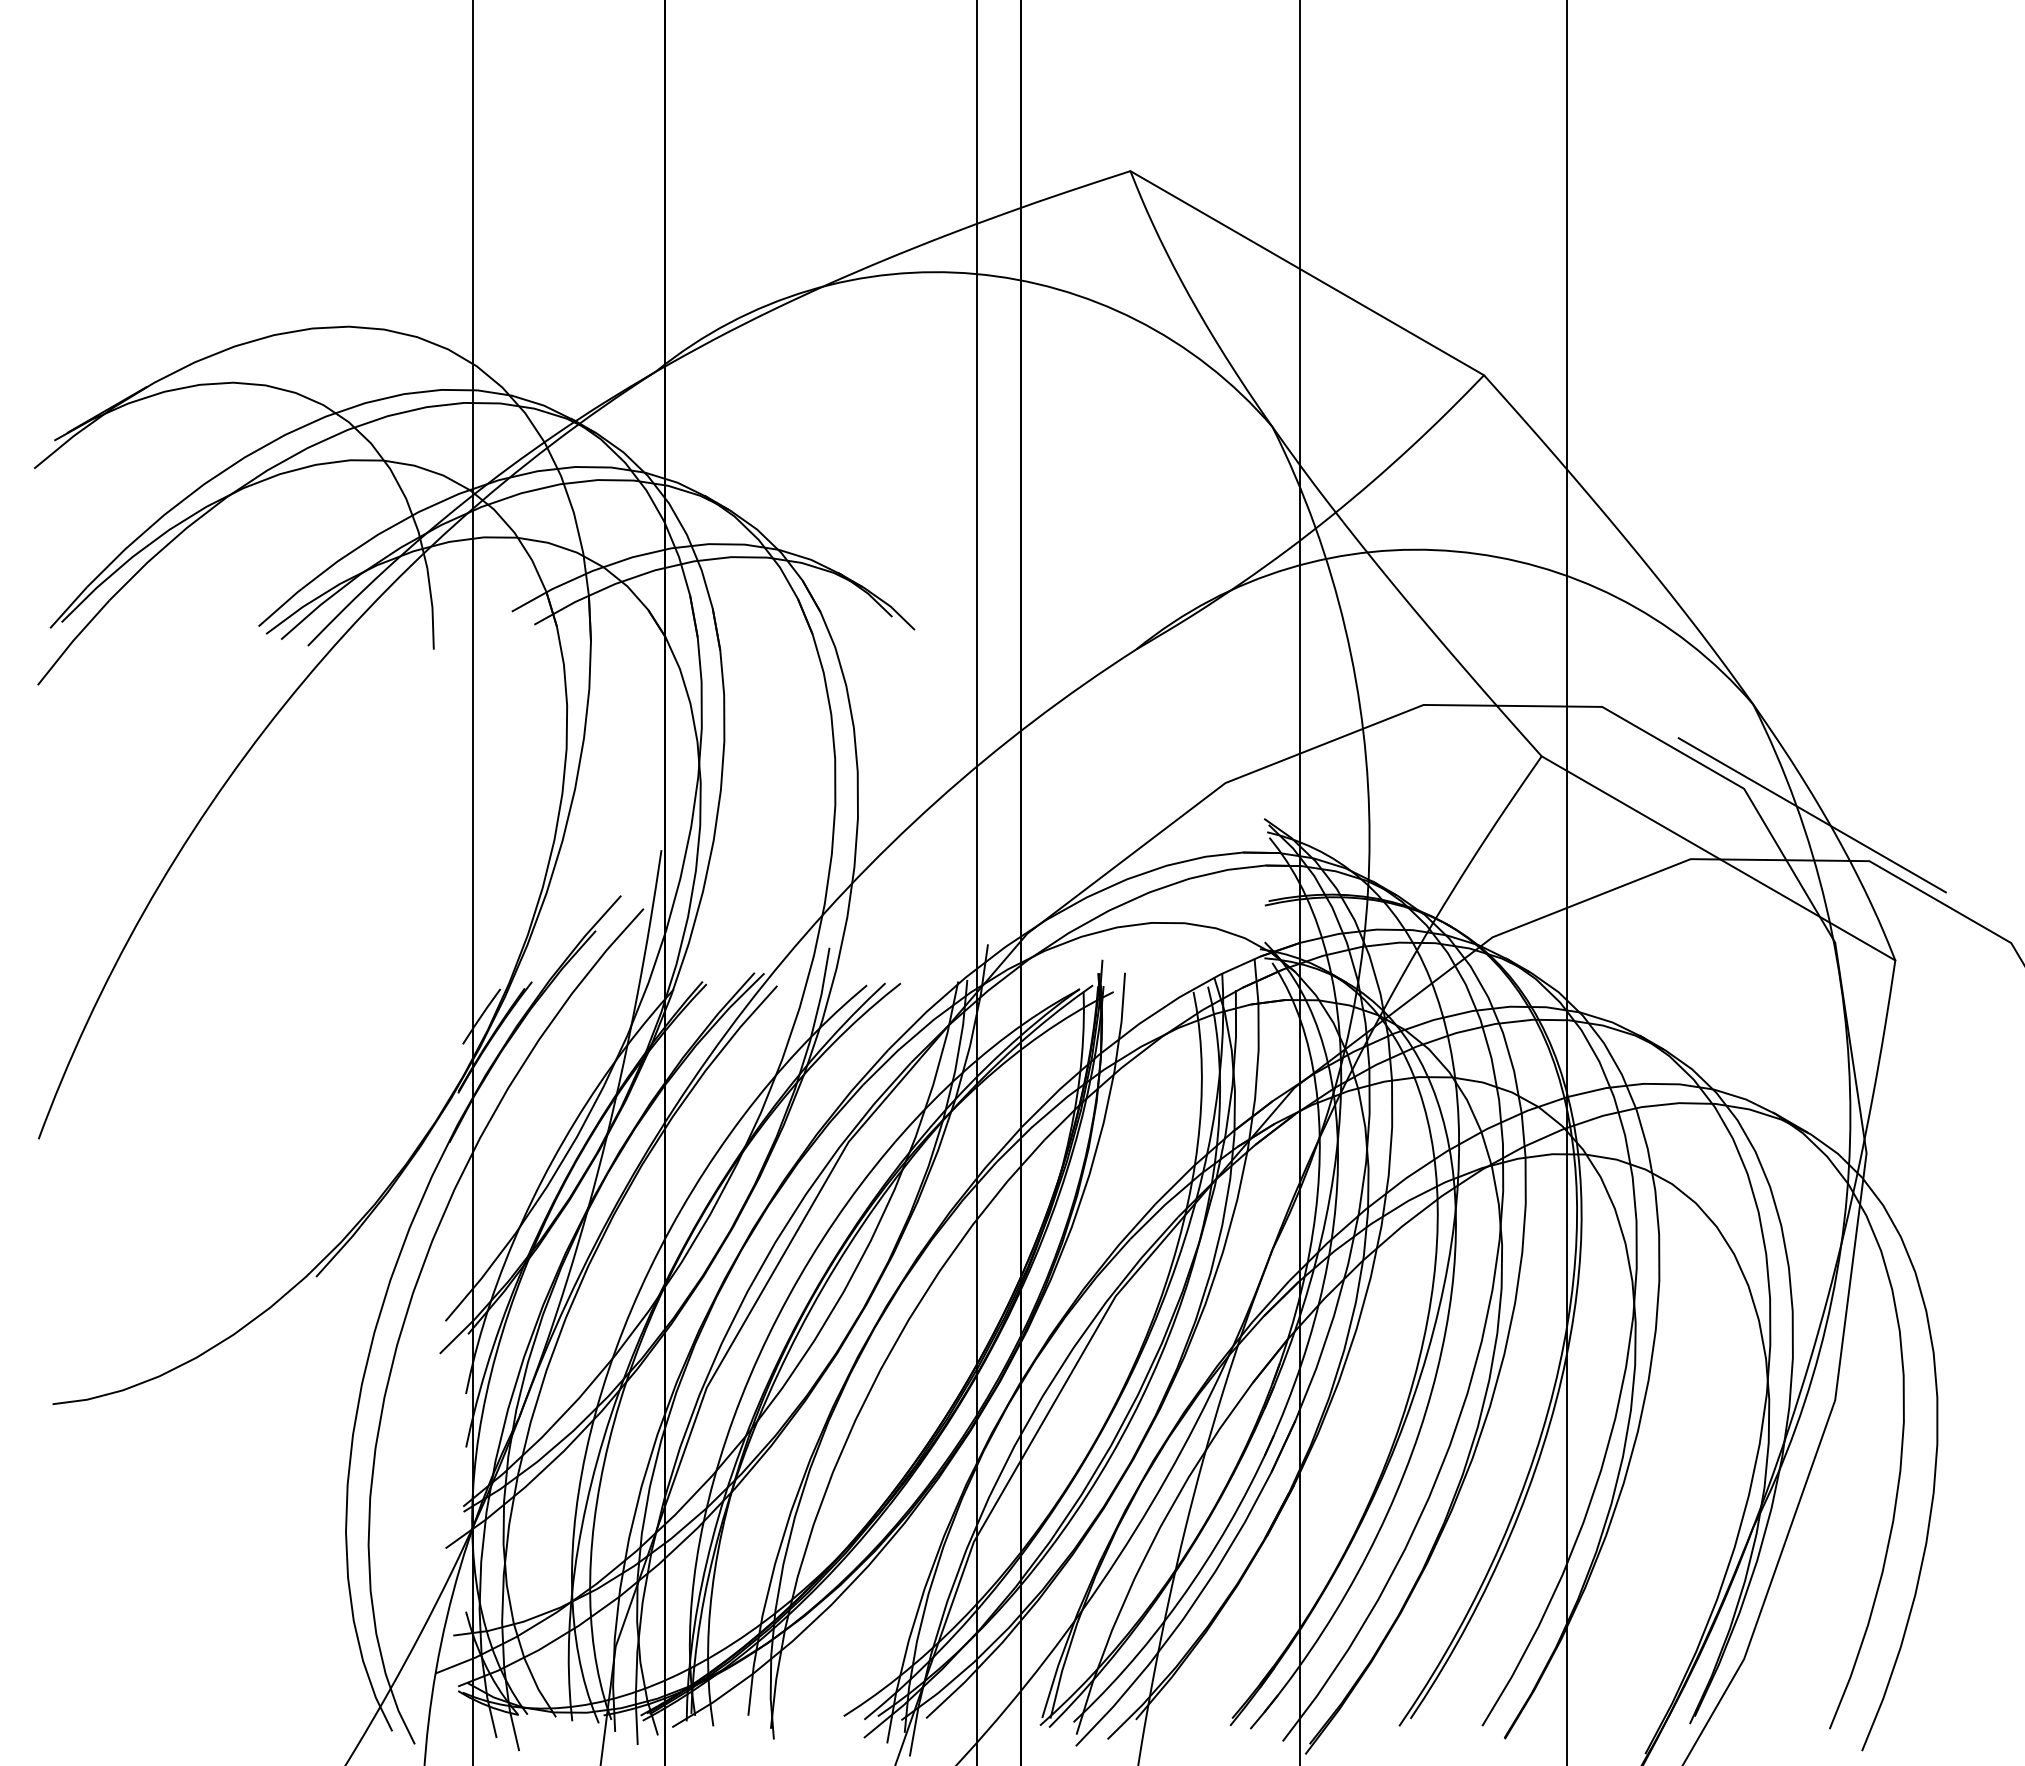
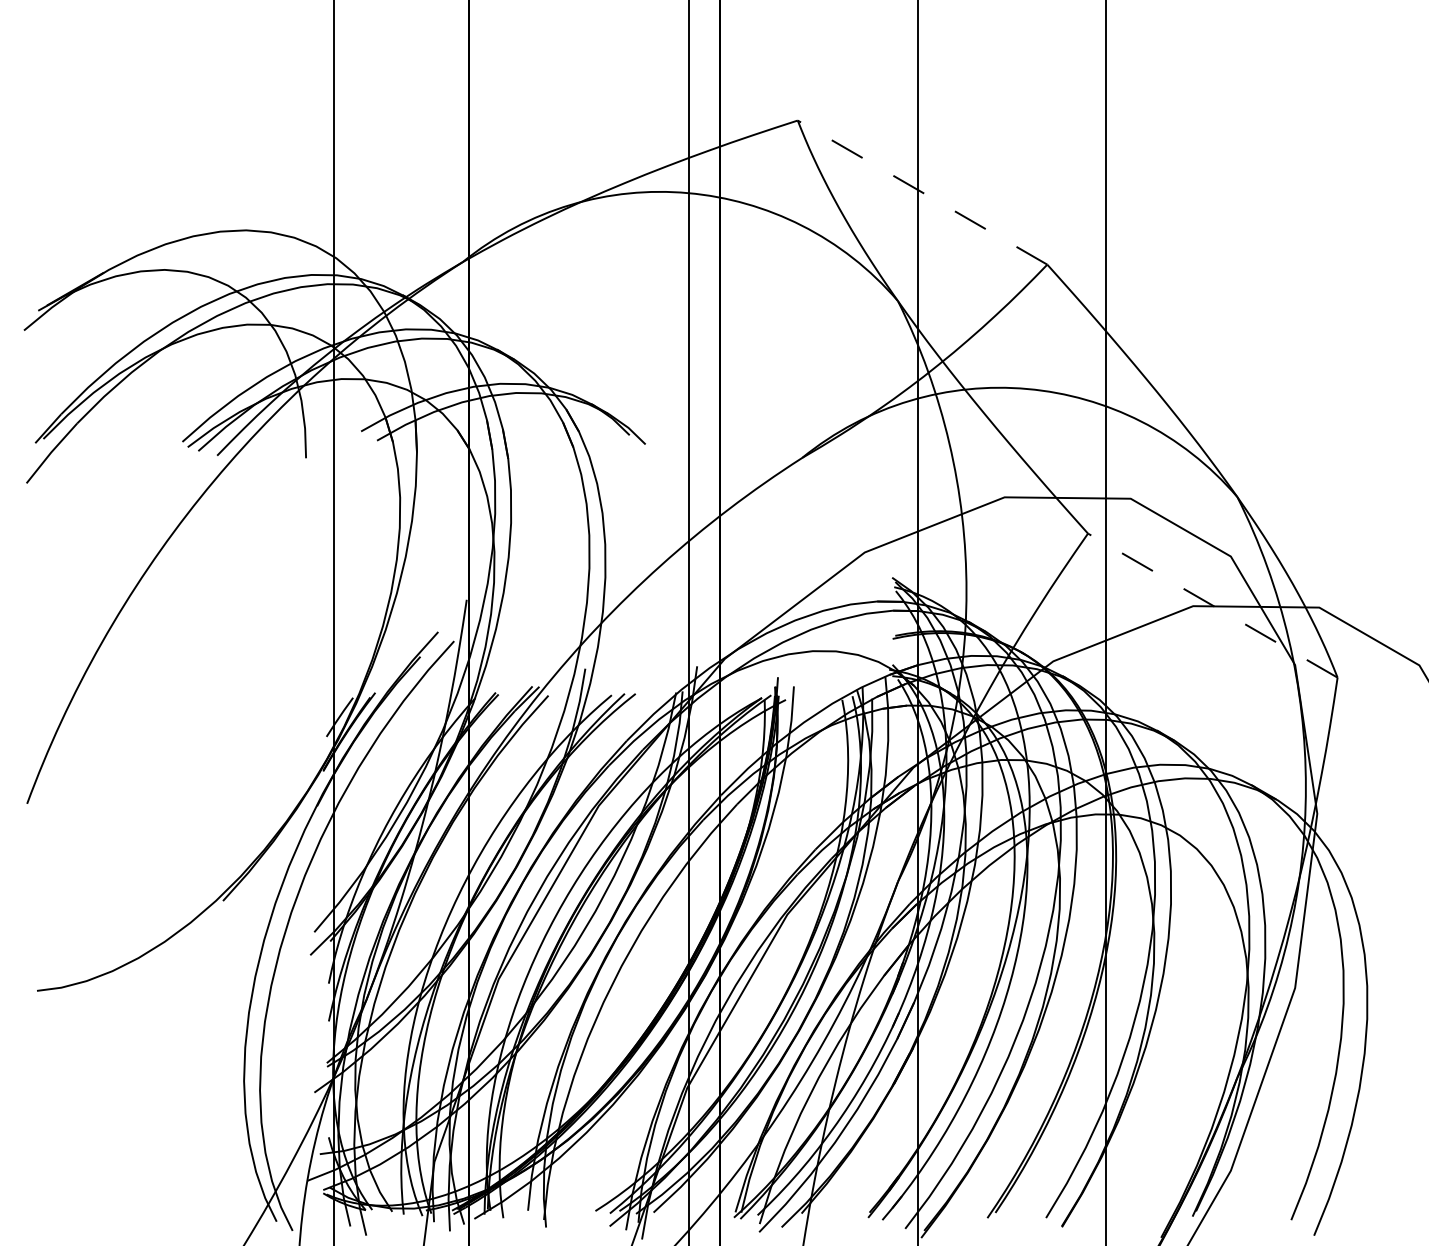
line: (1306, 272) -> (922, 192), solid -> dashed
line: (1811, 815) -> (1278, 575), removed
line: (1718, 858) -> (1212, 605), solid -> dashed

